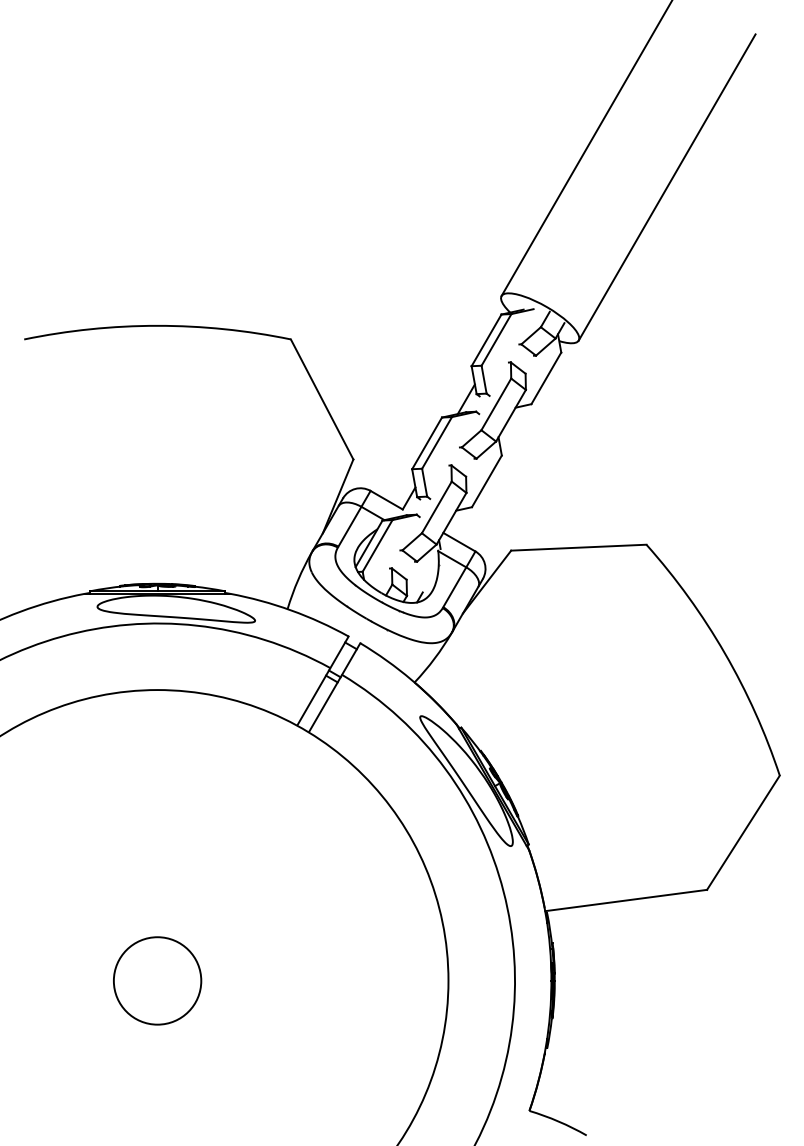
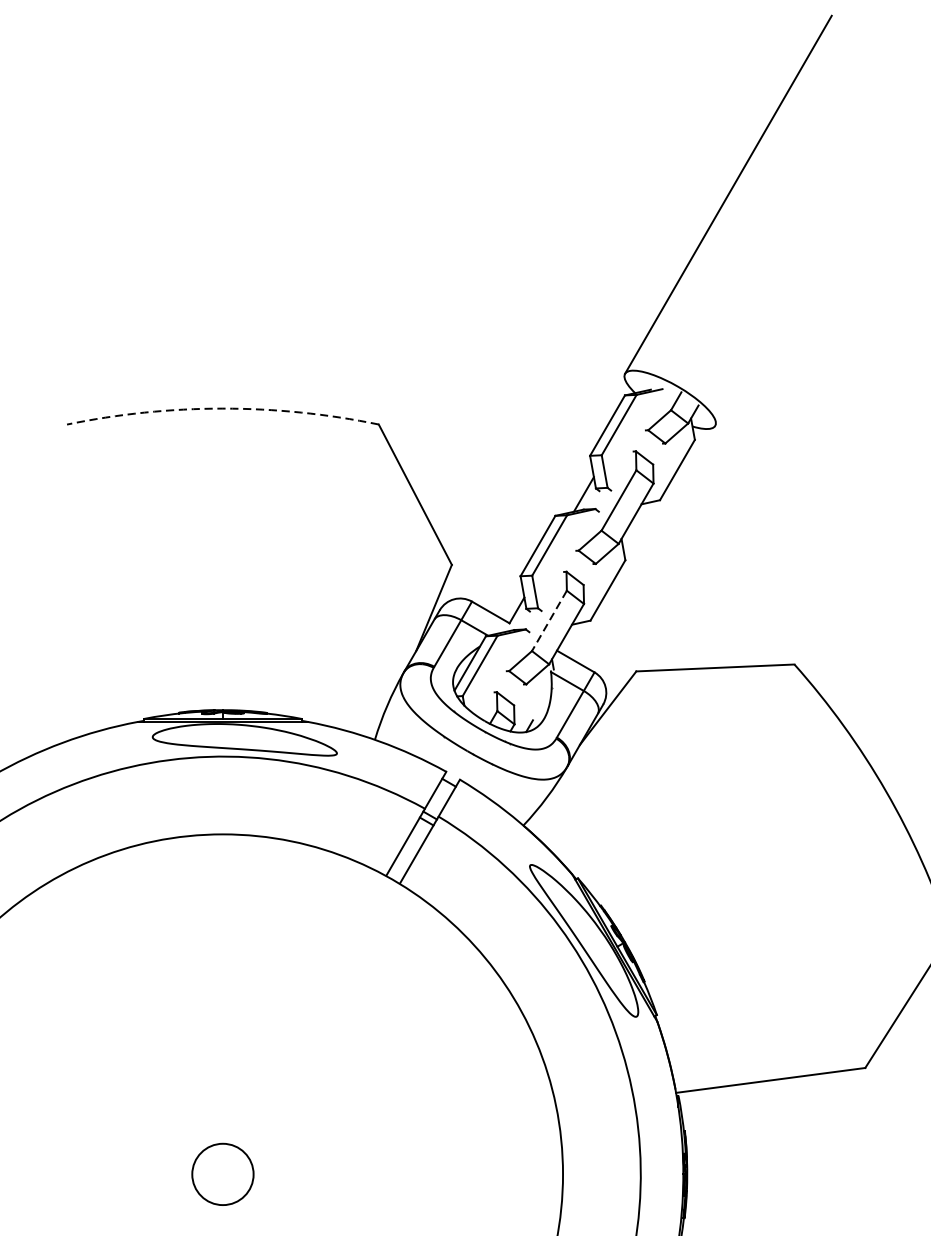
line: (666, 187) -> (817, 246), removed
arc: (157, 325) -> (222, 408), solid -> dashed
line: (436, 507) -> (549, 620), solid -> dashed
circle: (157, 980) -> (222, 1173), size x0.6

